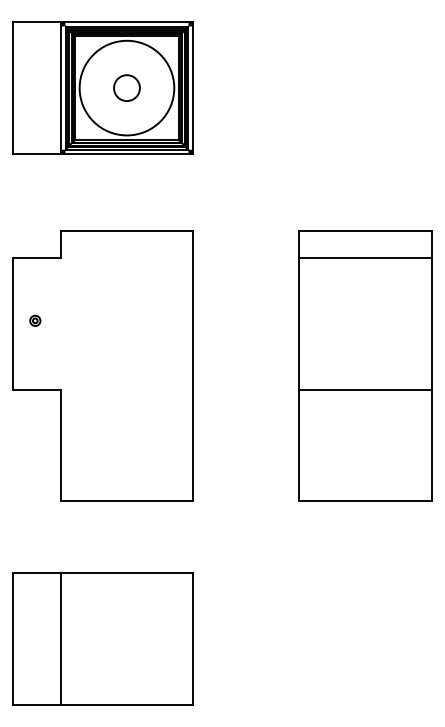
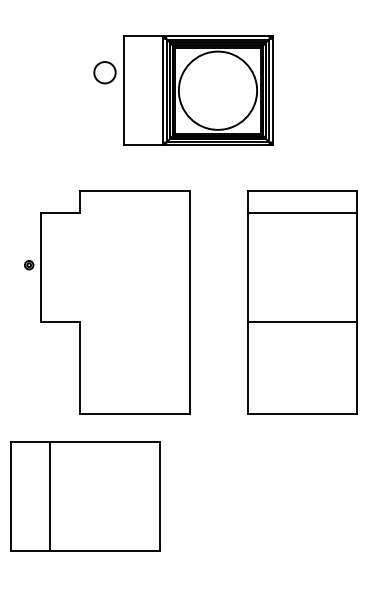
part: (103, 87) -> (198, 90), moved
part: (103, 365) -> (115, 302), moved
part: (103, 639) -> (85, 496), moved

